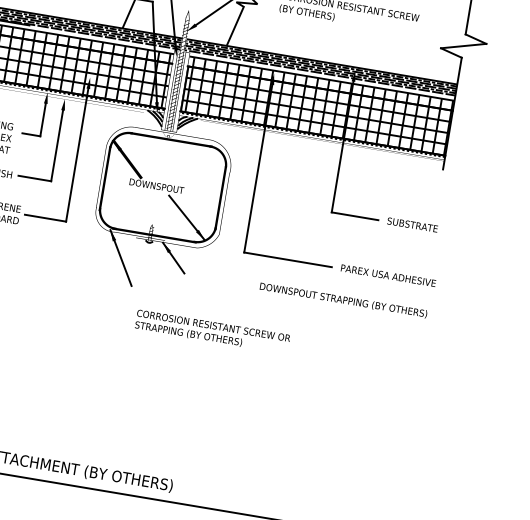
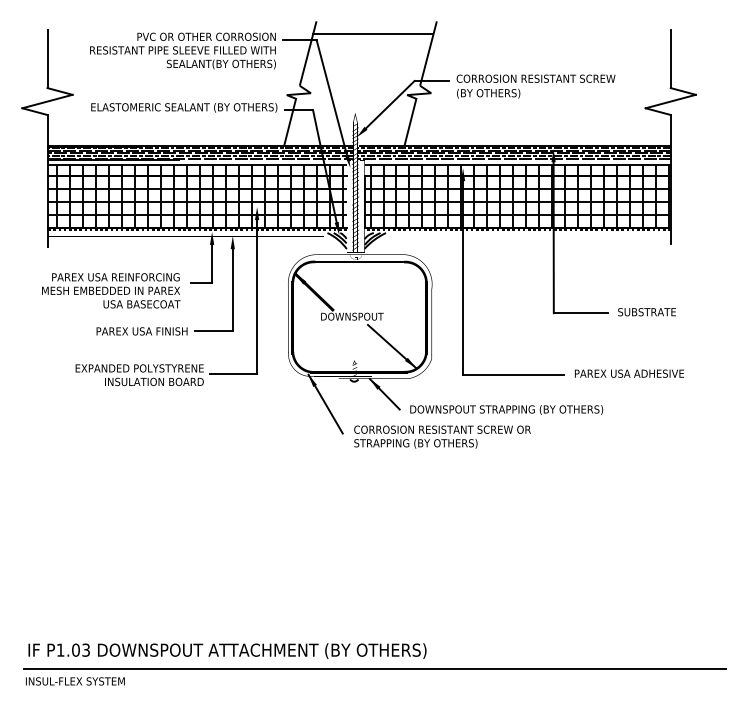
text: (343, 300) -> (506, 409), moved
text: (212, 331) -> (442, 436), moved

